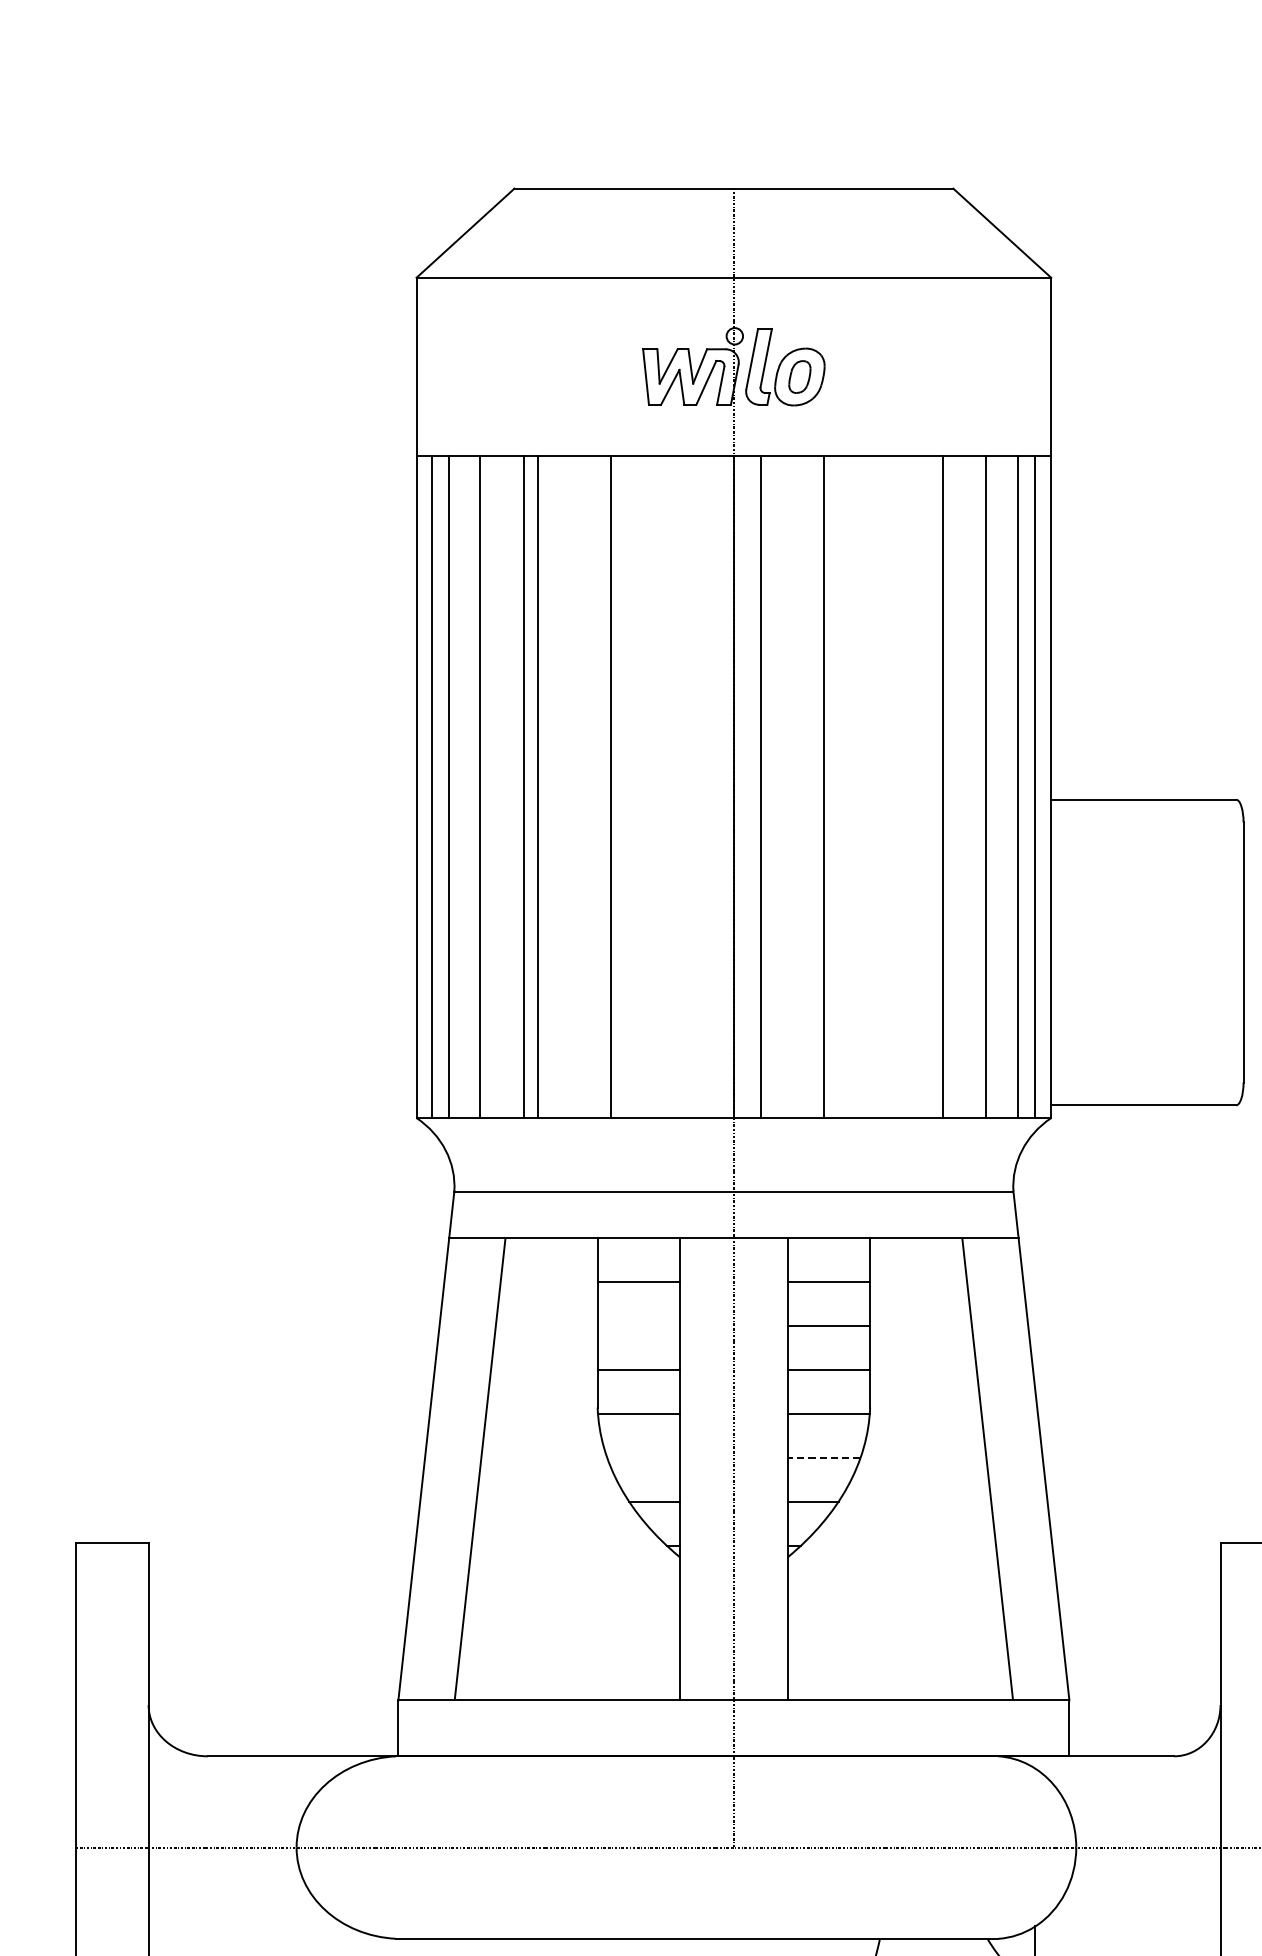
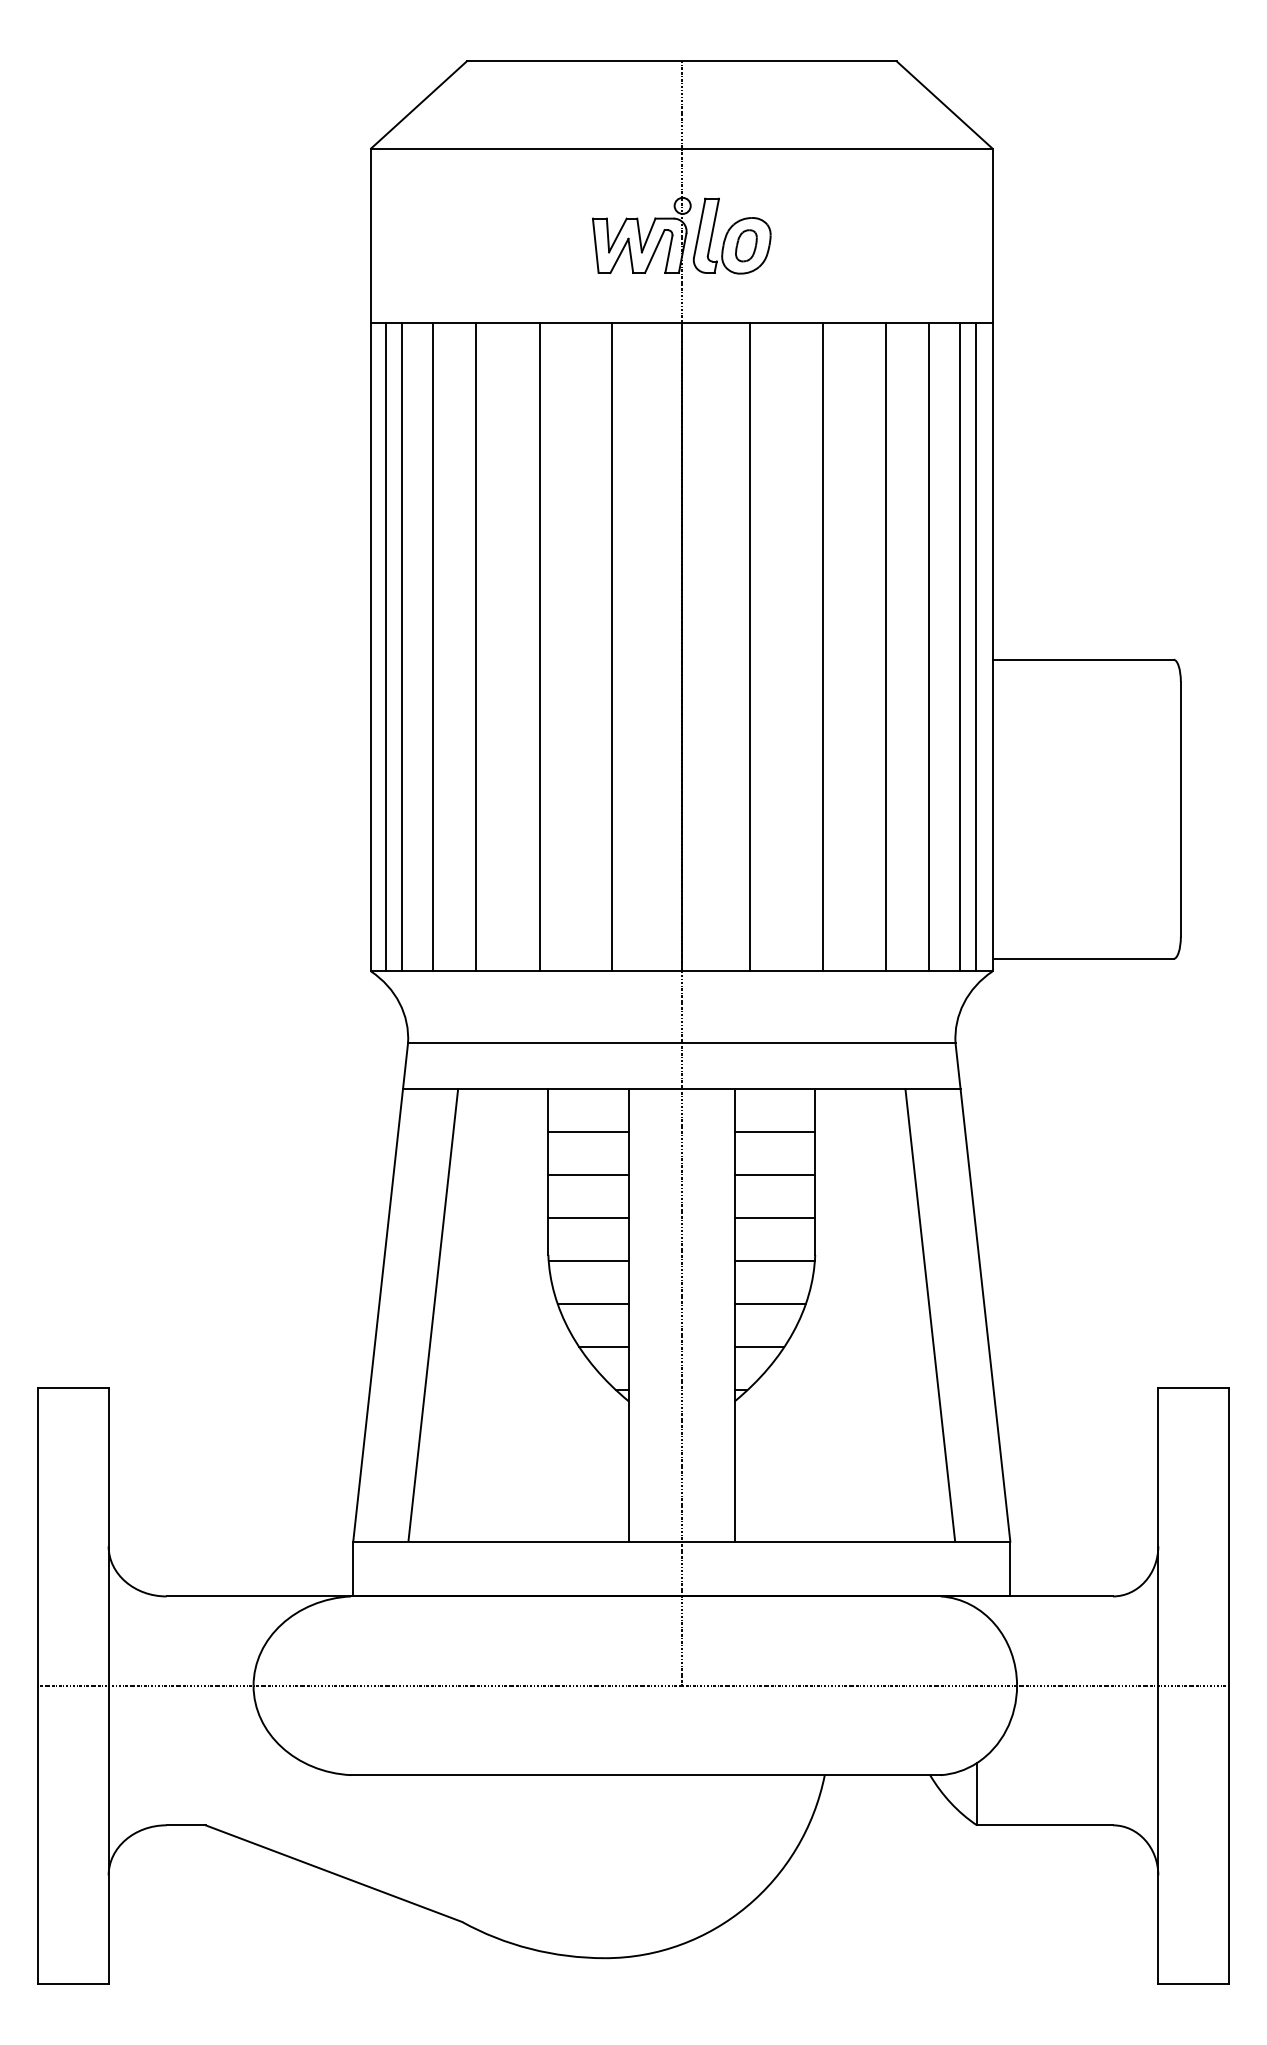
line: (537, 787) -> (539, 647), moved
line: (611, 787) -> (612, 647), moved
line: (761, 787) -> (750, 647), moved
line: (823, 787) -> (822, 647), moved
line: (638, 1326) -> (588, 1175), added
line: (642, 1458) -> (592, 1304), added
line: (824, 1458) -> (770, 1304), dashed -> solid

